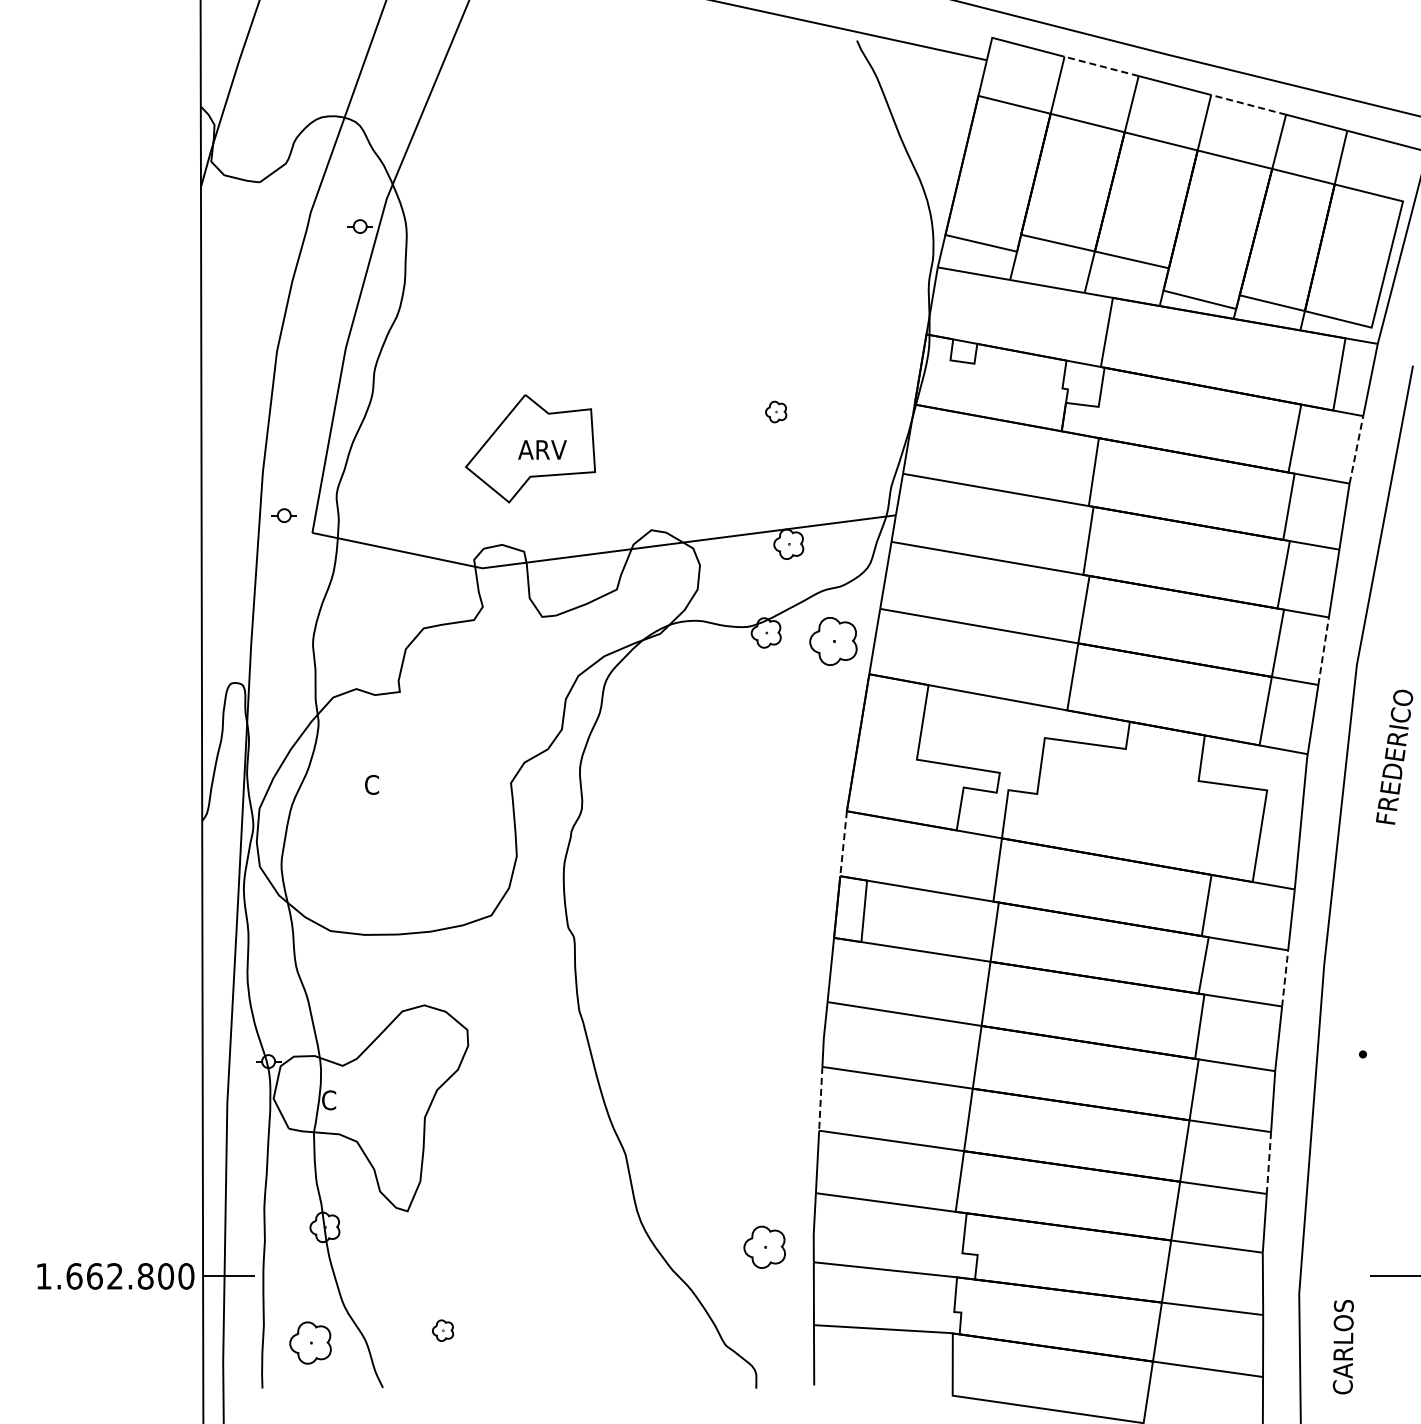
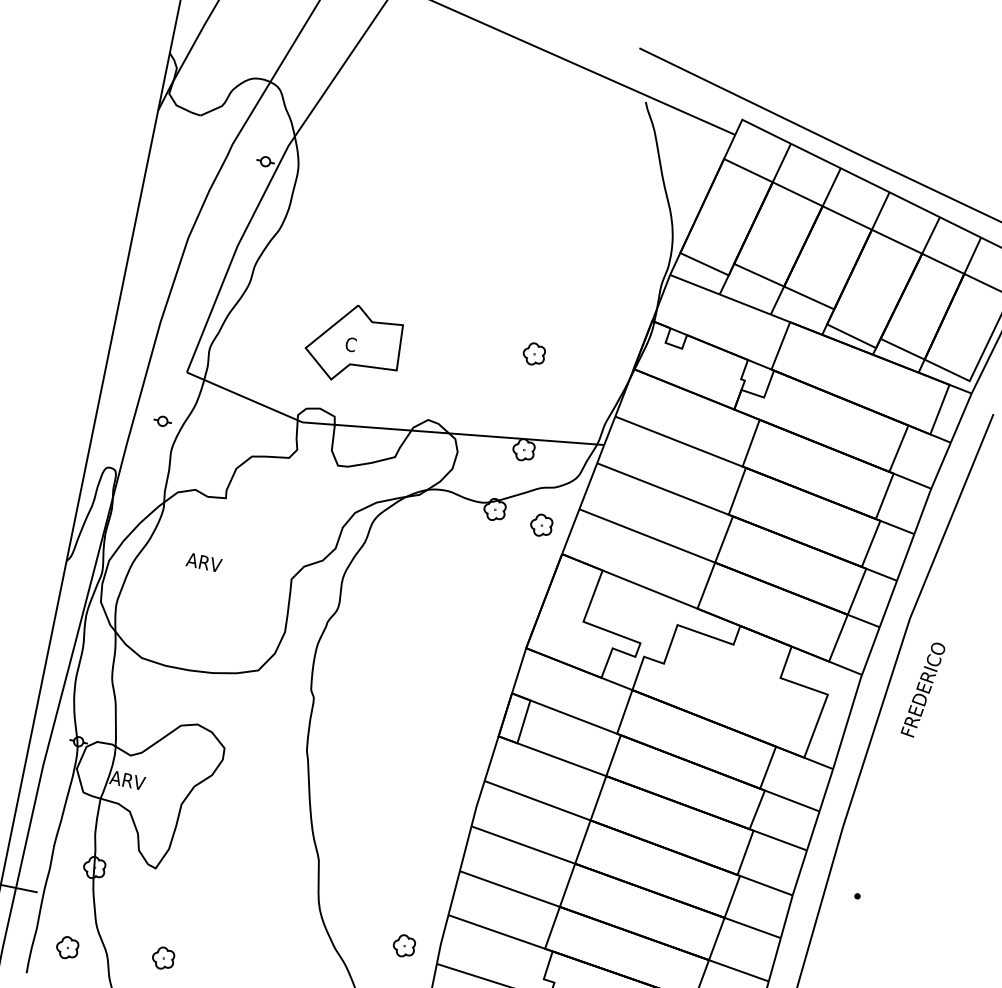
line: (1101, 66) -> (815, 156), dashed -> solid
line: (1248, 104) -> (914, 204), dashed -> solid
part: (775, 411) -> (533, 353), size x1.43
text: (542, 449) -> (362, 346), ARV -> C
line: (1356, 449) -> (941, 465), dashed -> solid
part: (283, 515) -> (162, 421), moved
part: (833, 640) -> (541, 524), size x0.62
line: (1323, 650) -> (888, 603), dashed -> solid
text: (388, 784) -> (204, 562), C -> ARV
line: (843, 843) -> (519, 670), dashed -> solid
line: (1285, 977) -> (813, 830), dashed -> solid
line: (820, 1098) -> (465, 848), dashed -> solid
text: (345, 1100) -> (127, 780), C -> ARV
line: (1268, 1163) -> (774, 960), dashed -> solid
part: (764, 1246) -> (404, 945), size x0.71
part: (442, 1330) -> (163, 958), size x1.43
part: (310, 1342) -> (67, 947), size x0.71

